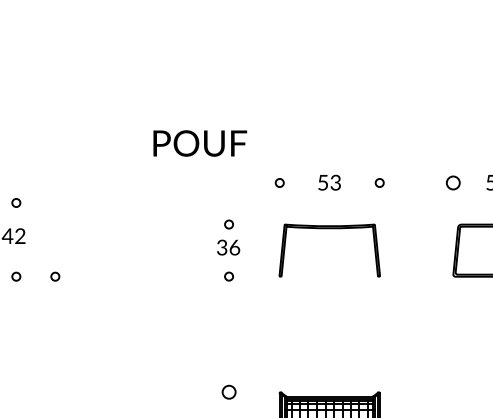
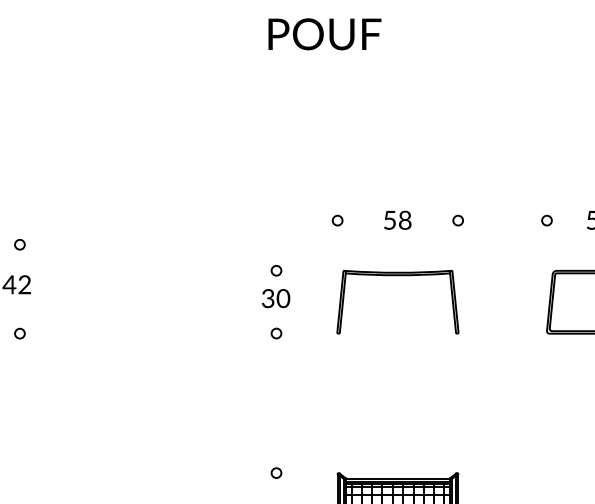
text: (200, 143) -> (325, 34), moved
text: (335, 182) -> (404, 220), 53 -> 58
circle: (453, 182) -> (547, 220), size x0.62
text: (234, 246) -> (283, 297), 36 -> 30
circle: (55, 276) -> (67, 333), removed
circle: (228, 392) -> (275, 473), size x0.62

